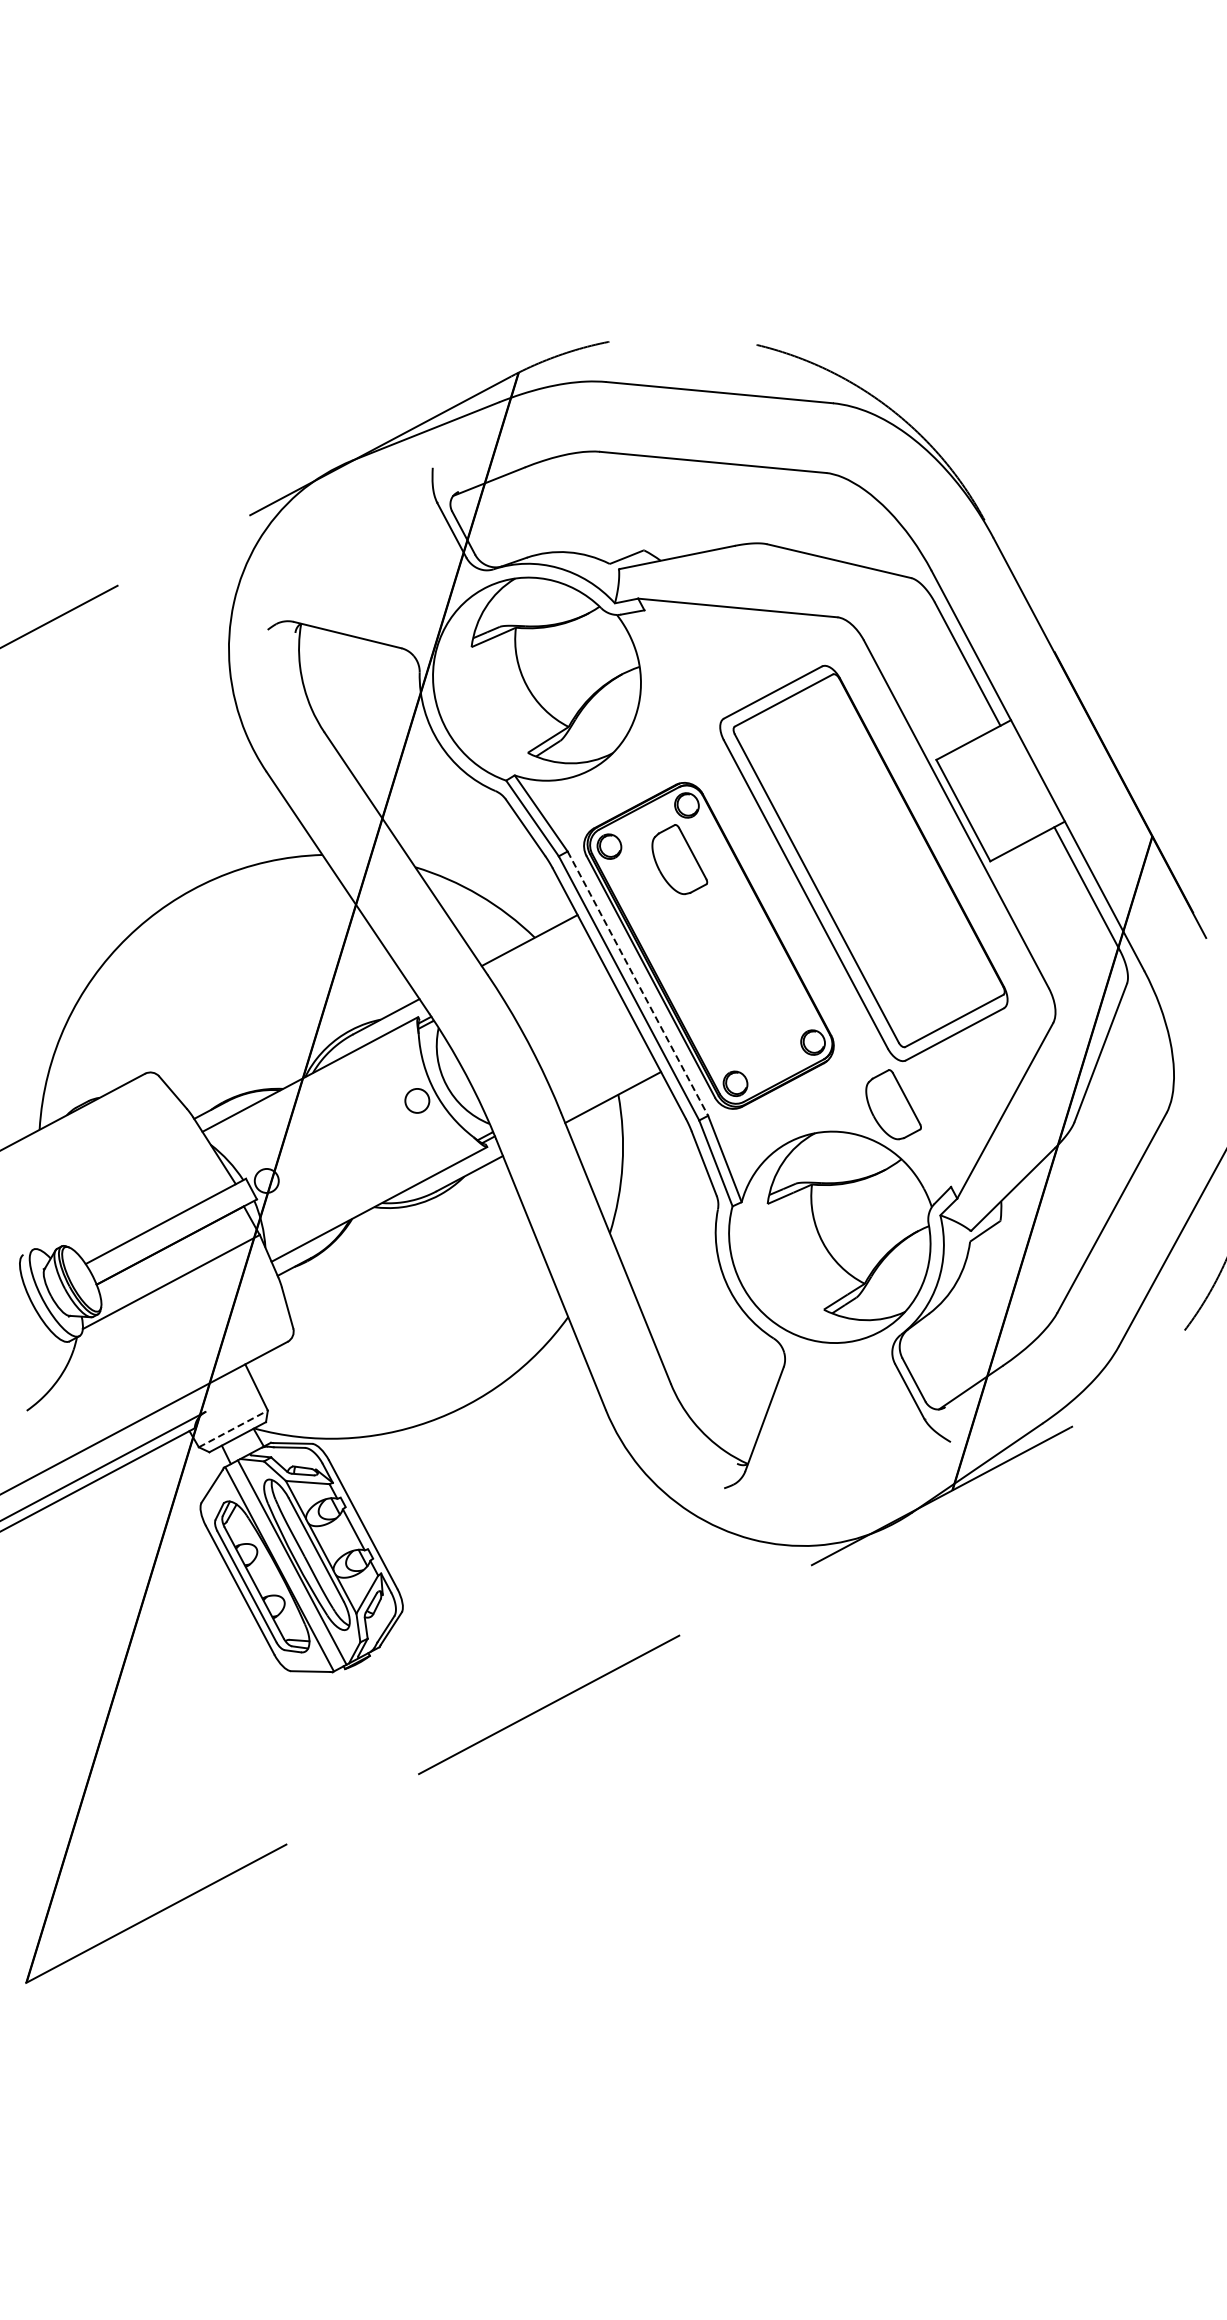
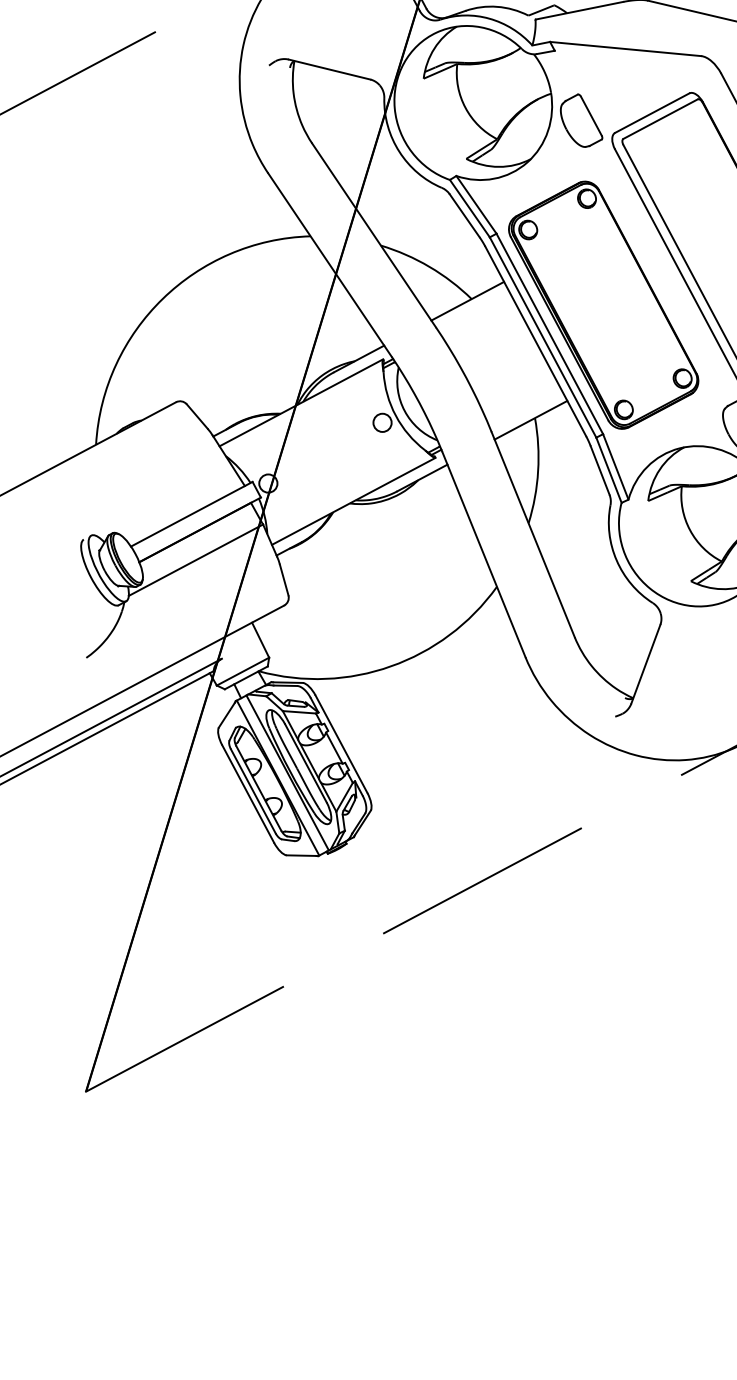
part: (679, 859) -> (581, 120), moved
line: (637, 983) -> (549, 333), dashed -> solid
line: (233, 1428) -> (243, 671), dashed -> solid

